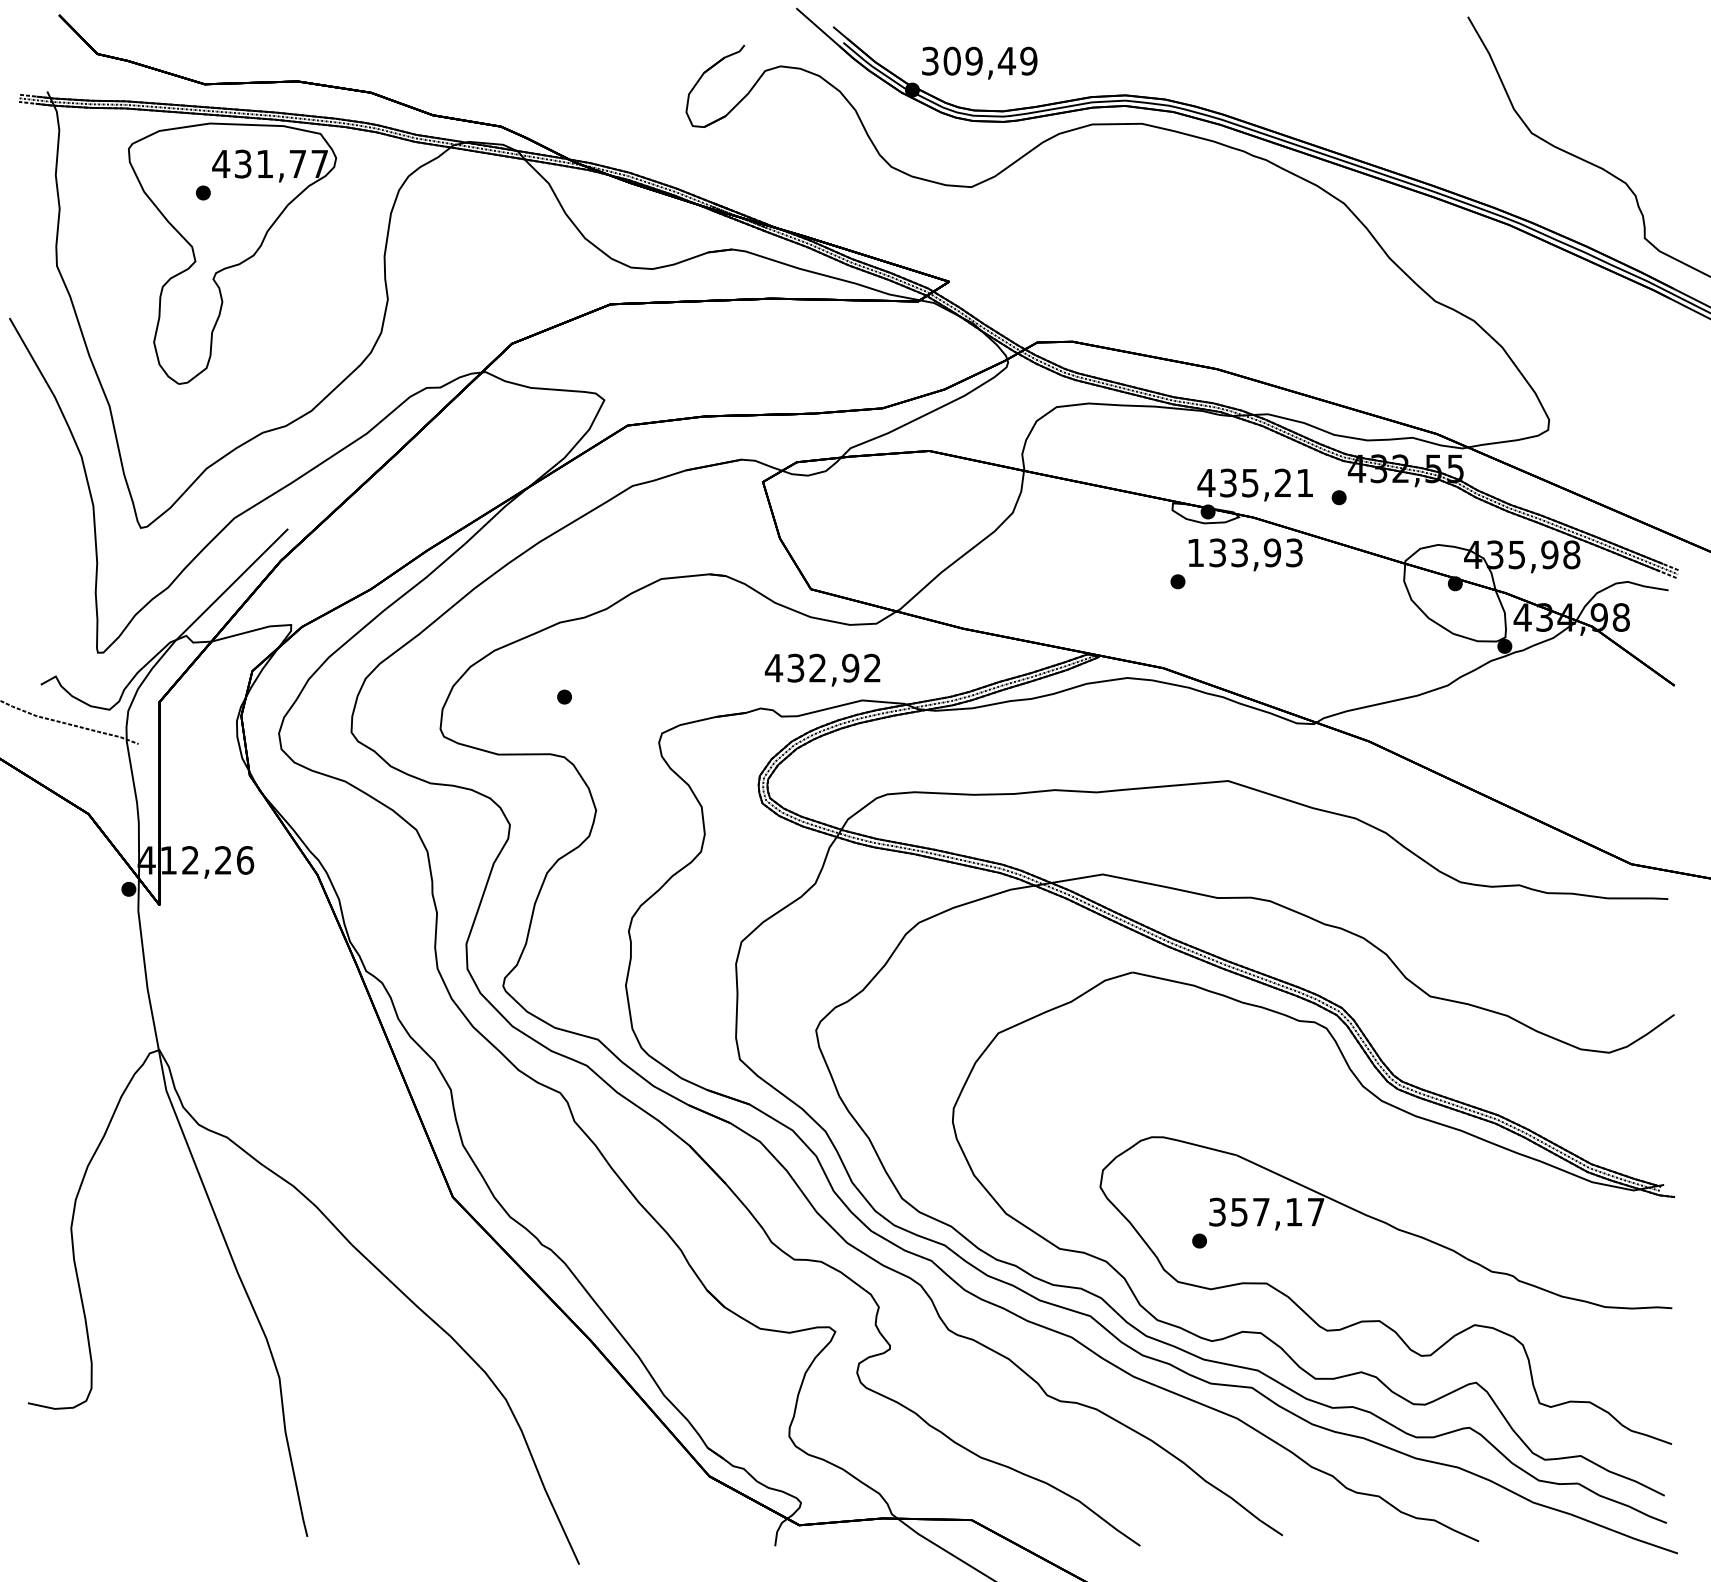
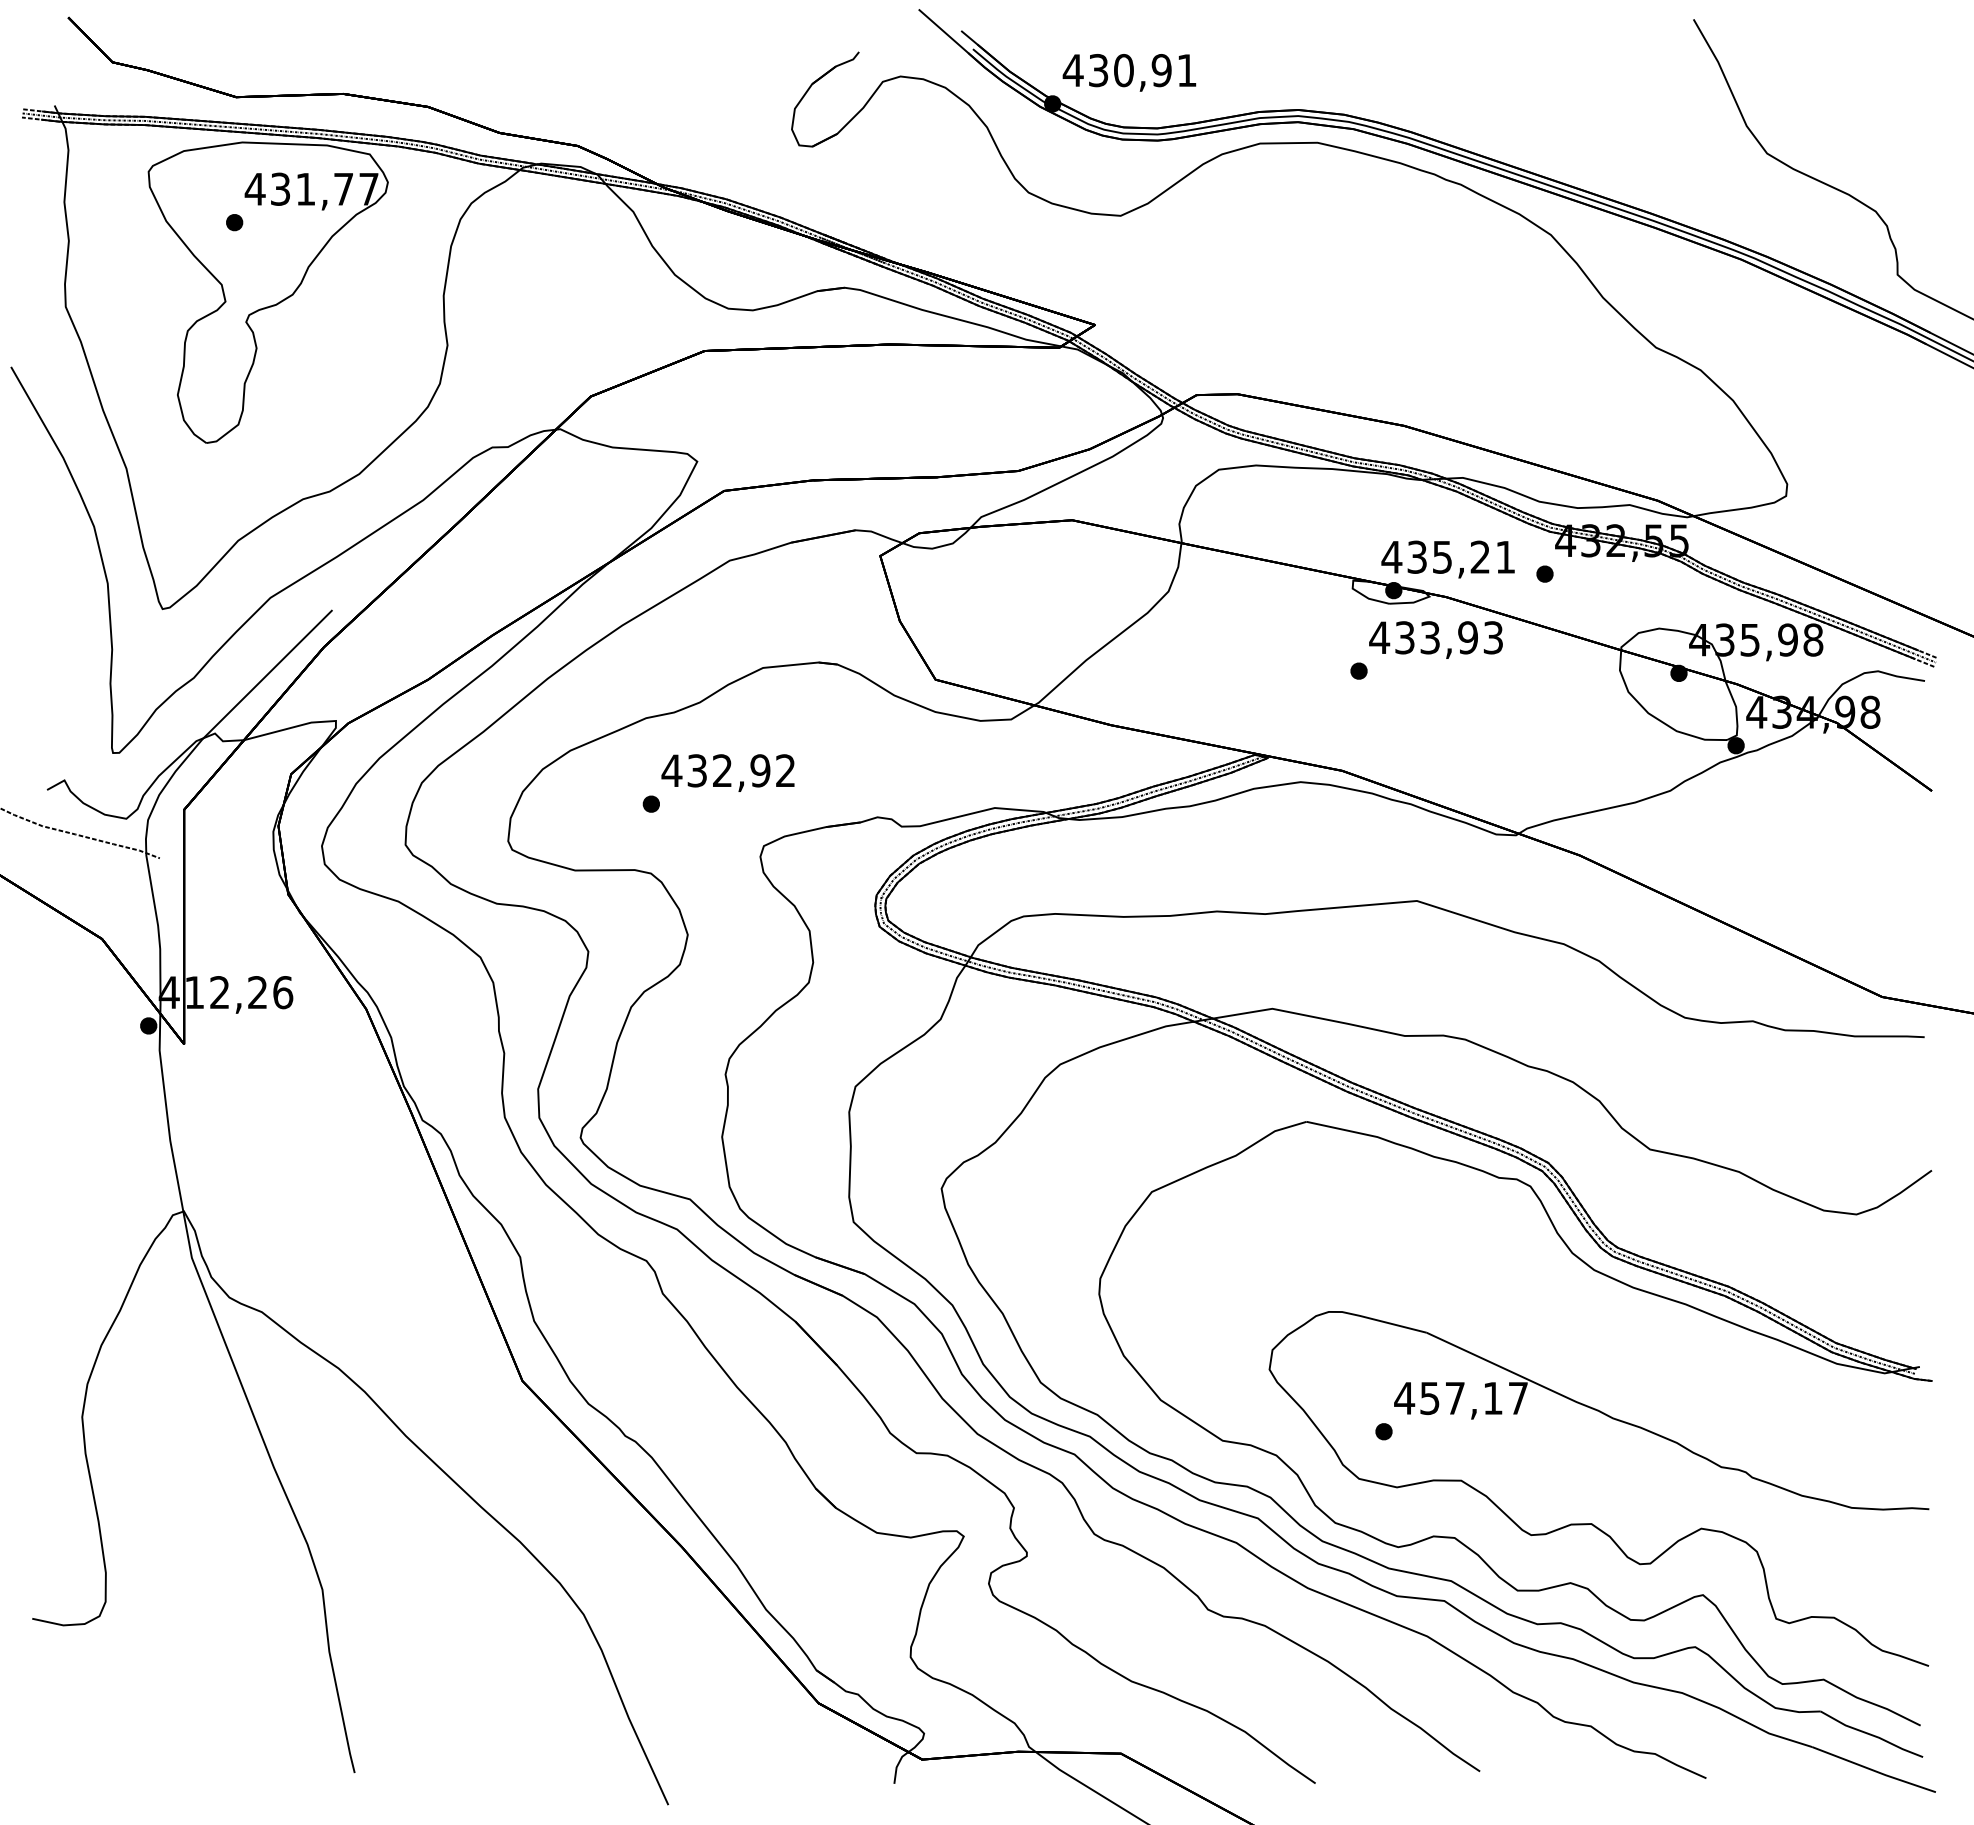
text: (979, 61) -> (1129, 70), 309,49 -> 430,91
text: (1195, 552) -> (1379, 637), 133,93 -> 433,93
text: (822, 669) -> (727, 772), moved
text: (1217, 1212) -> (1404, 1398), 357,17 -> 457,17

